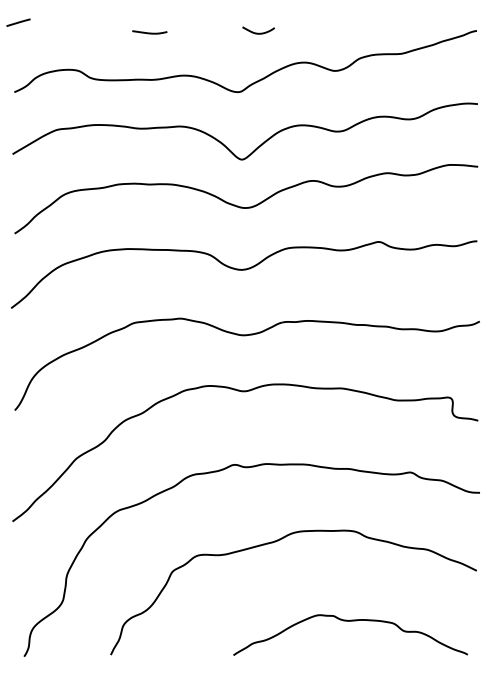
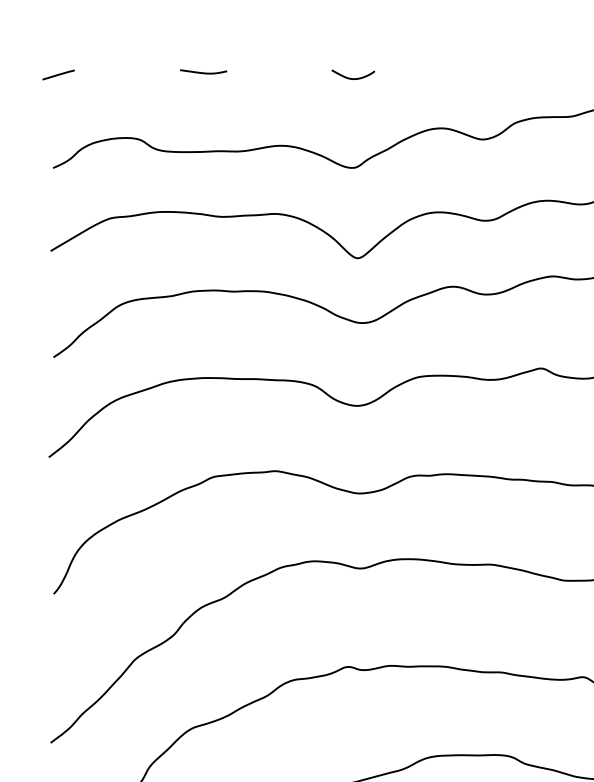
curve: (149, 32) -> (203, 71), moved
curve: (258, 32) -> (353, 77), moved

